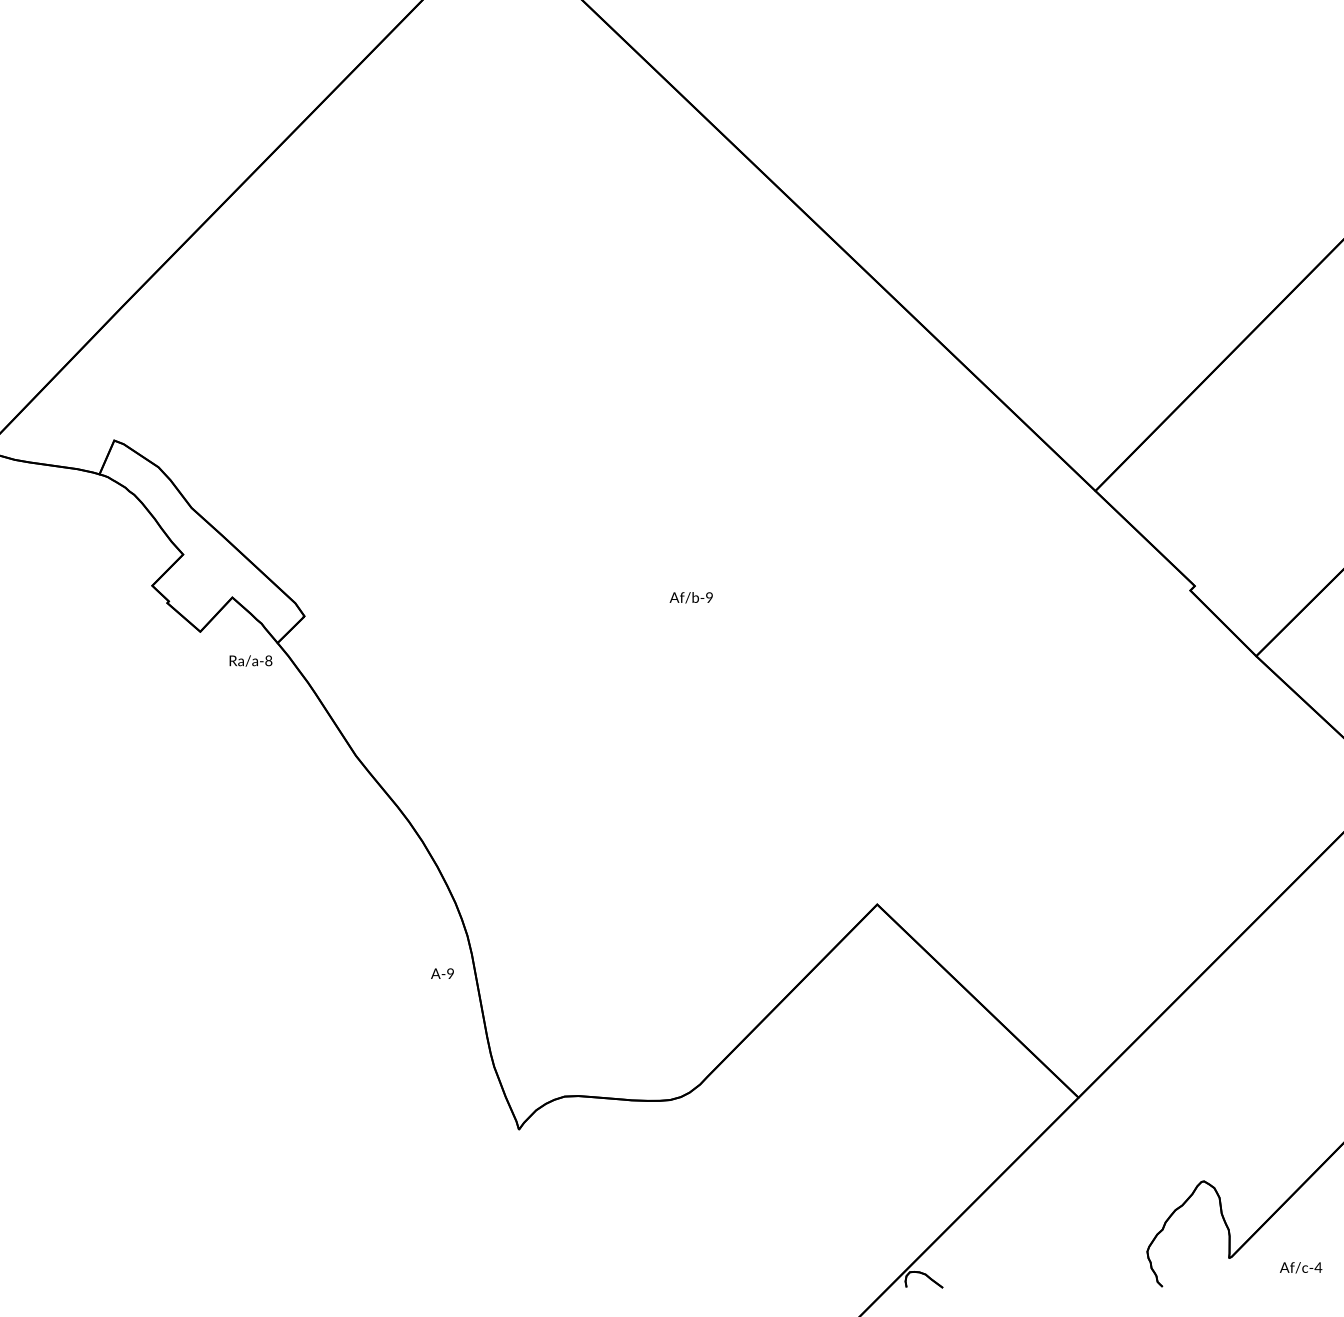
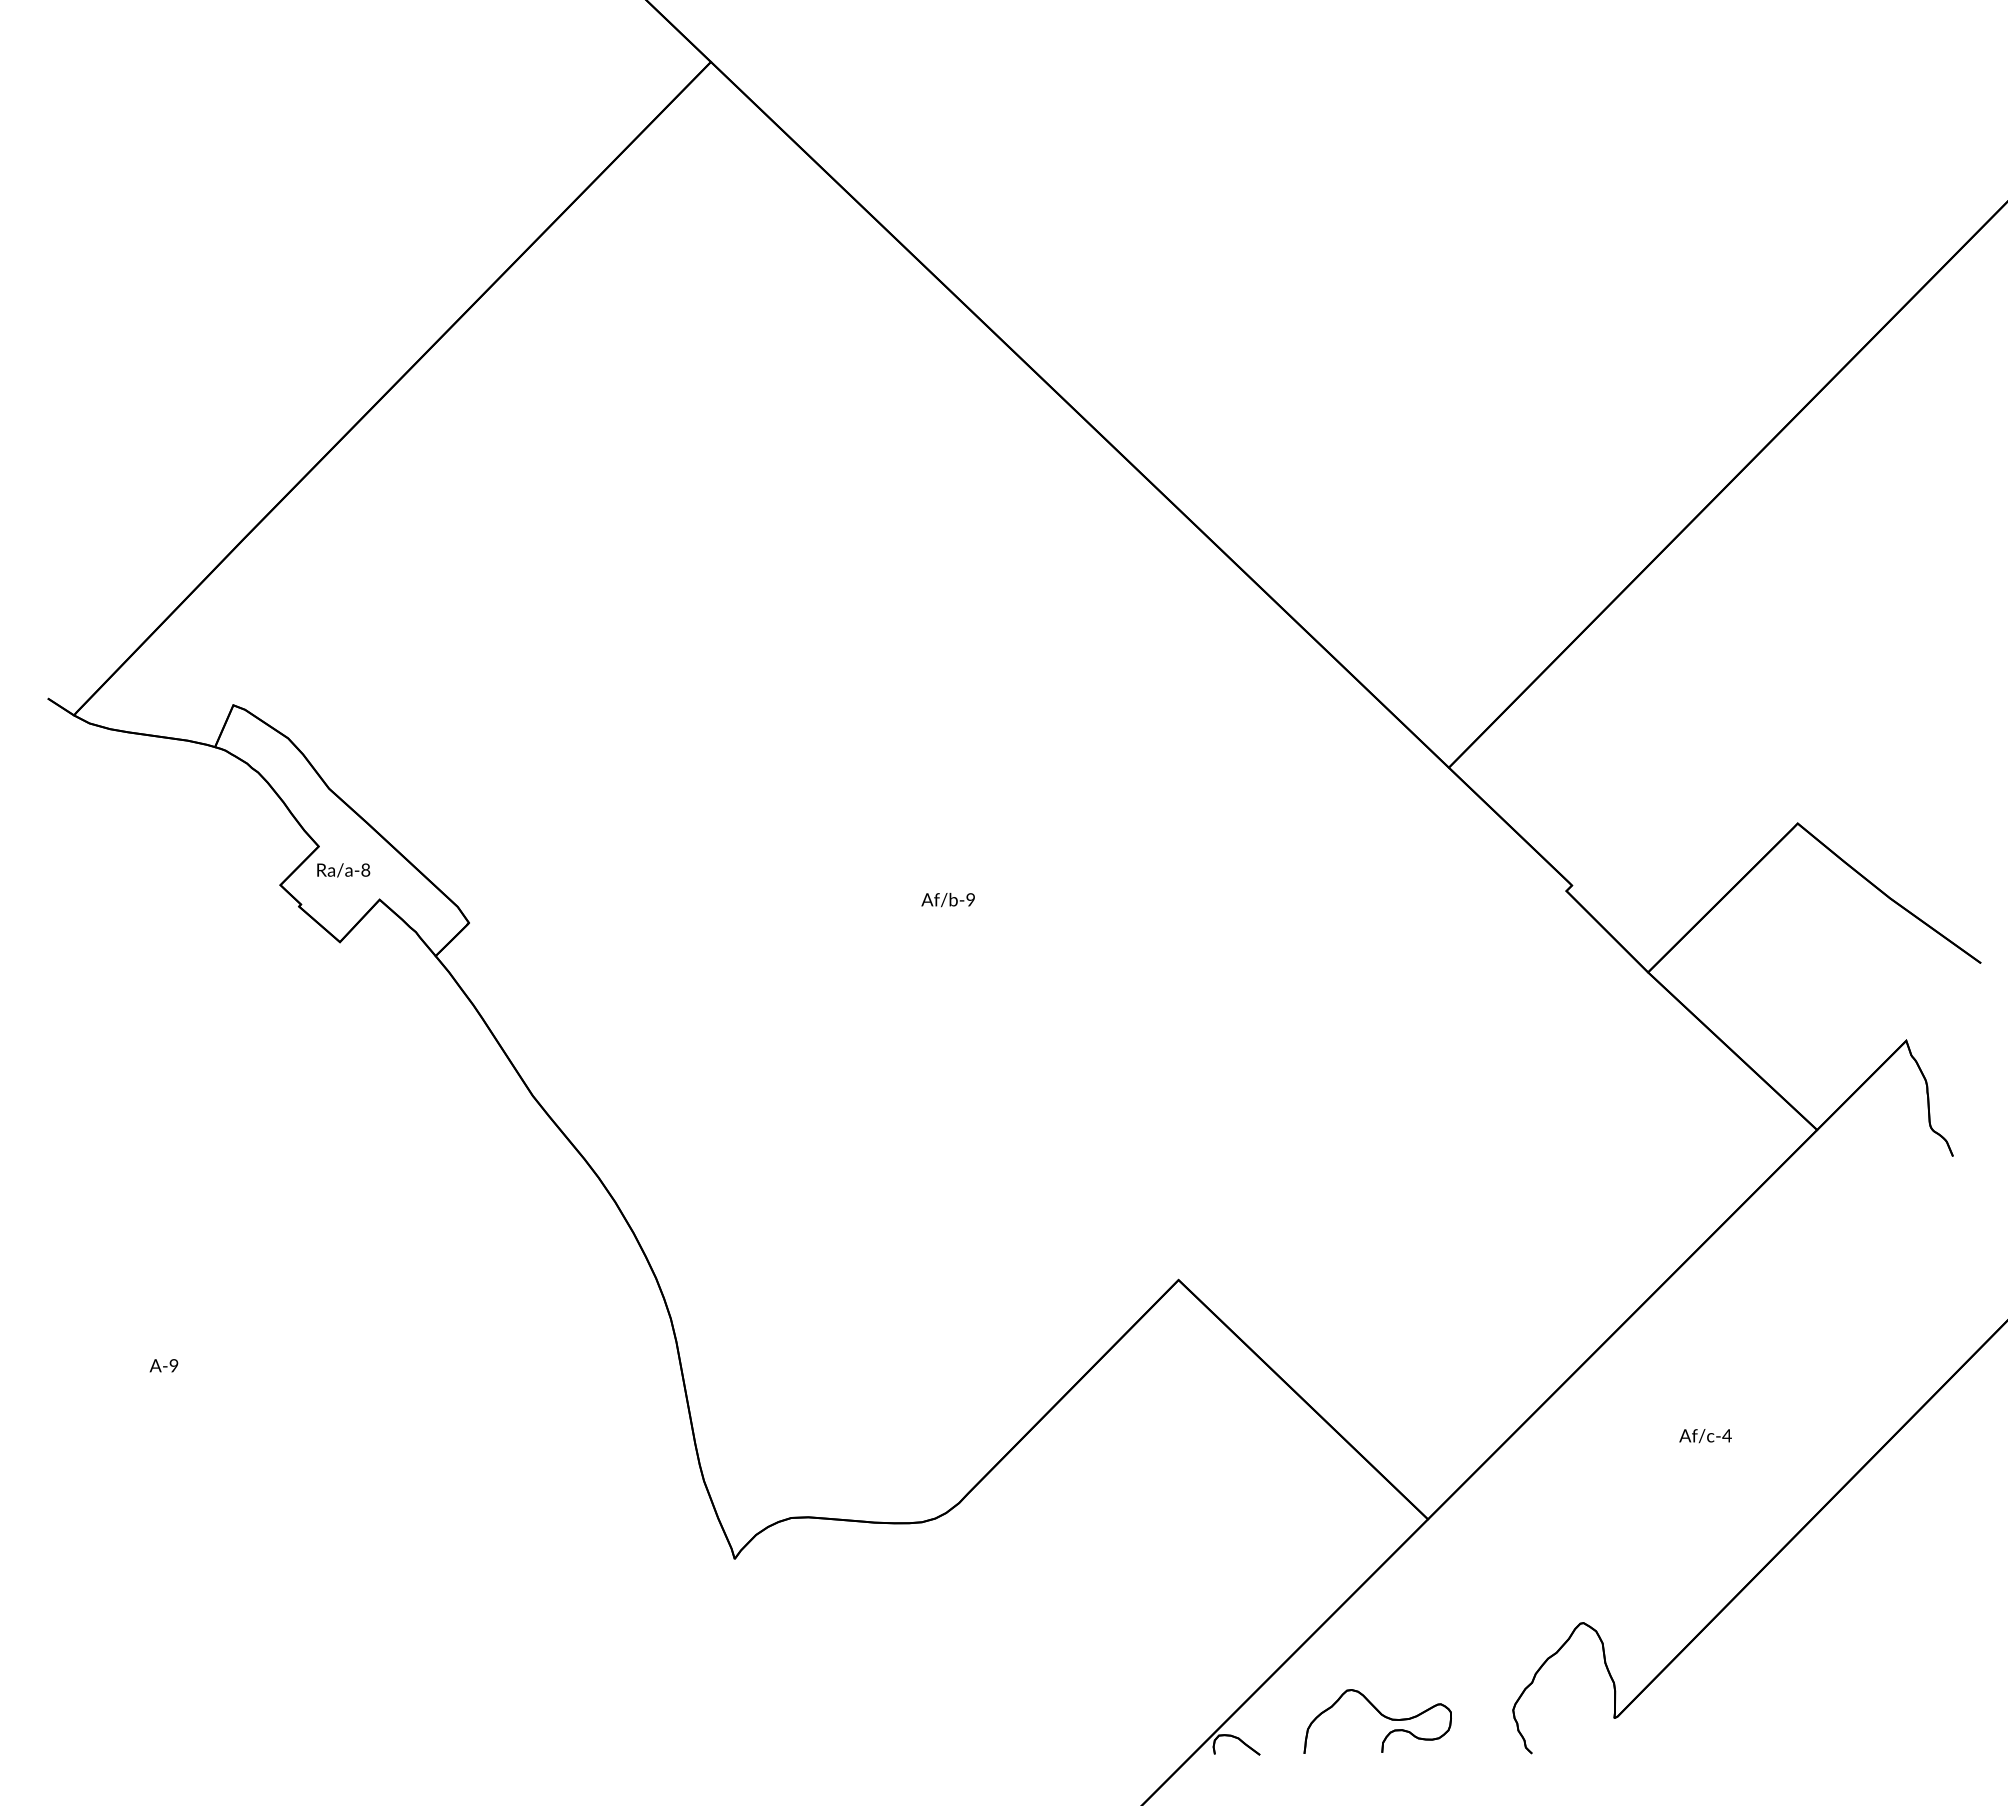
text: (250, 661) -> (343, 870), moved
text: (442, 973) -> (163, 1365), moved
part: (1041, 1256) -> (1382, 1716), added
text: (1300, 1268) -> (1705, 1436), moved

